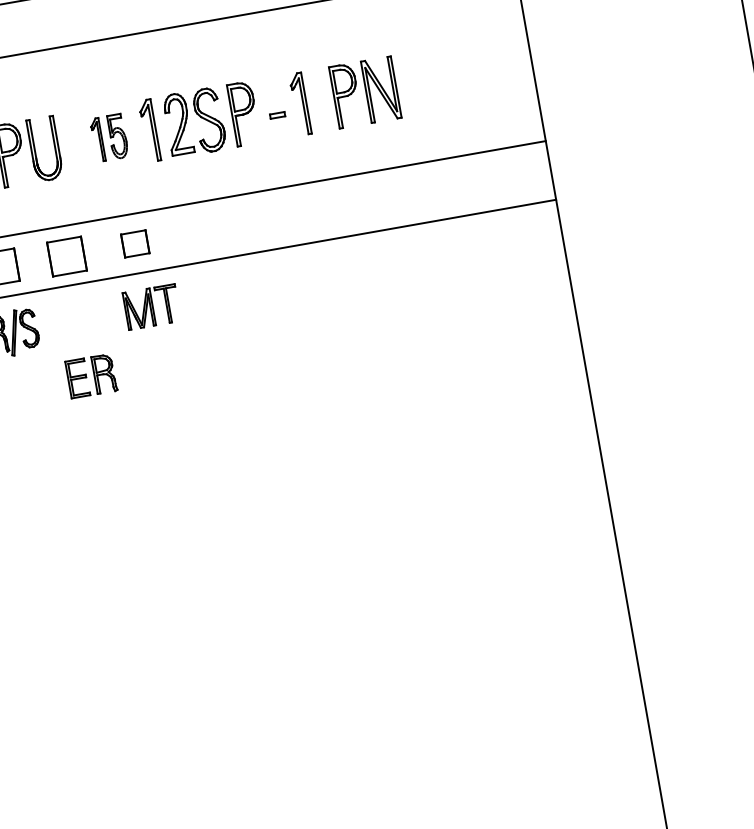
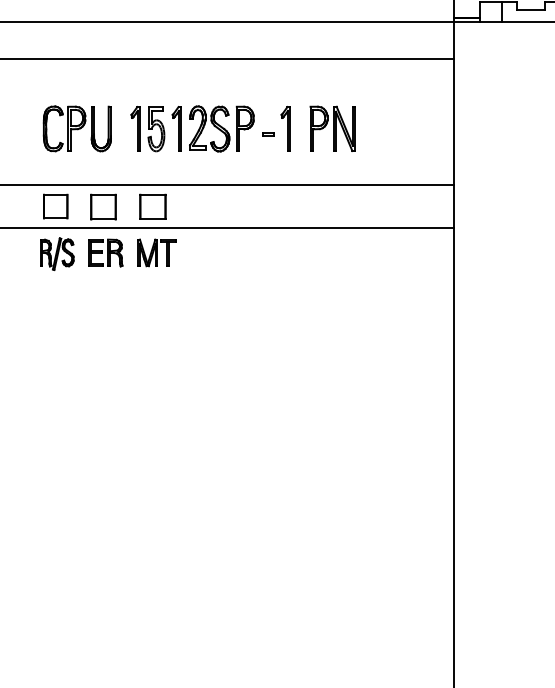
part: (108, 138) -> (147, 129), size x1.43
part: (134, 243) -> (152, 206), size x1.43
part: (90, 375) -> (105, 252), moved

